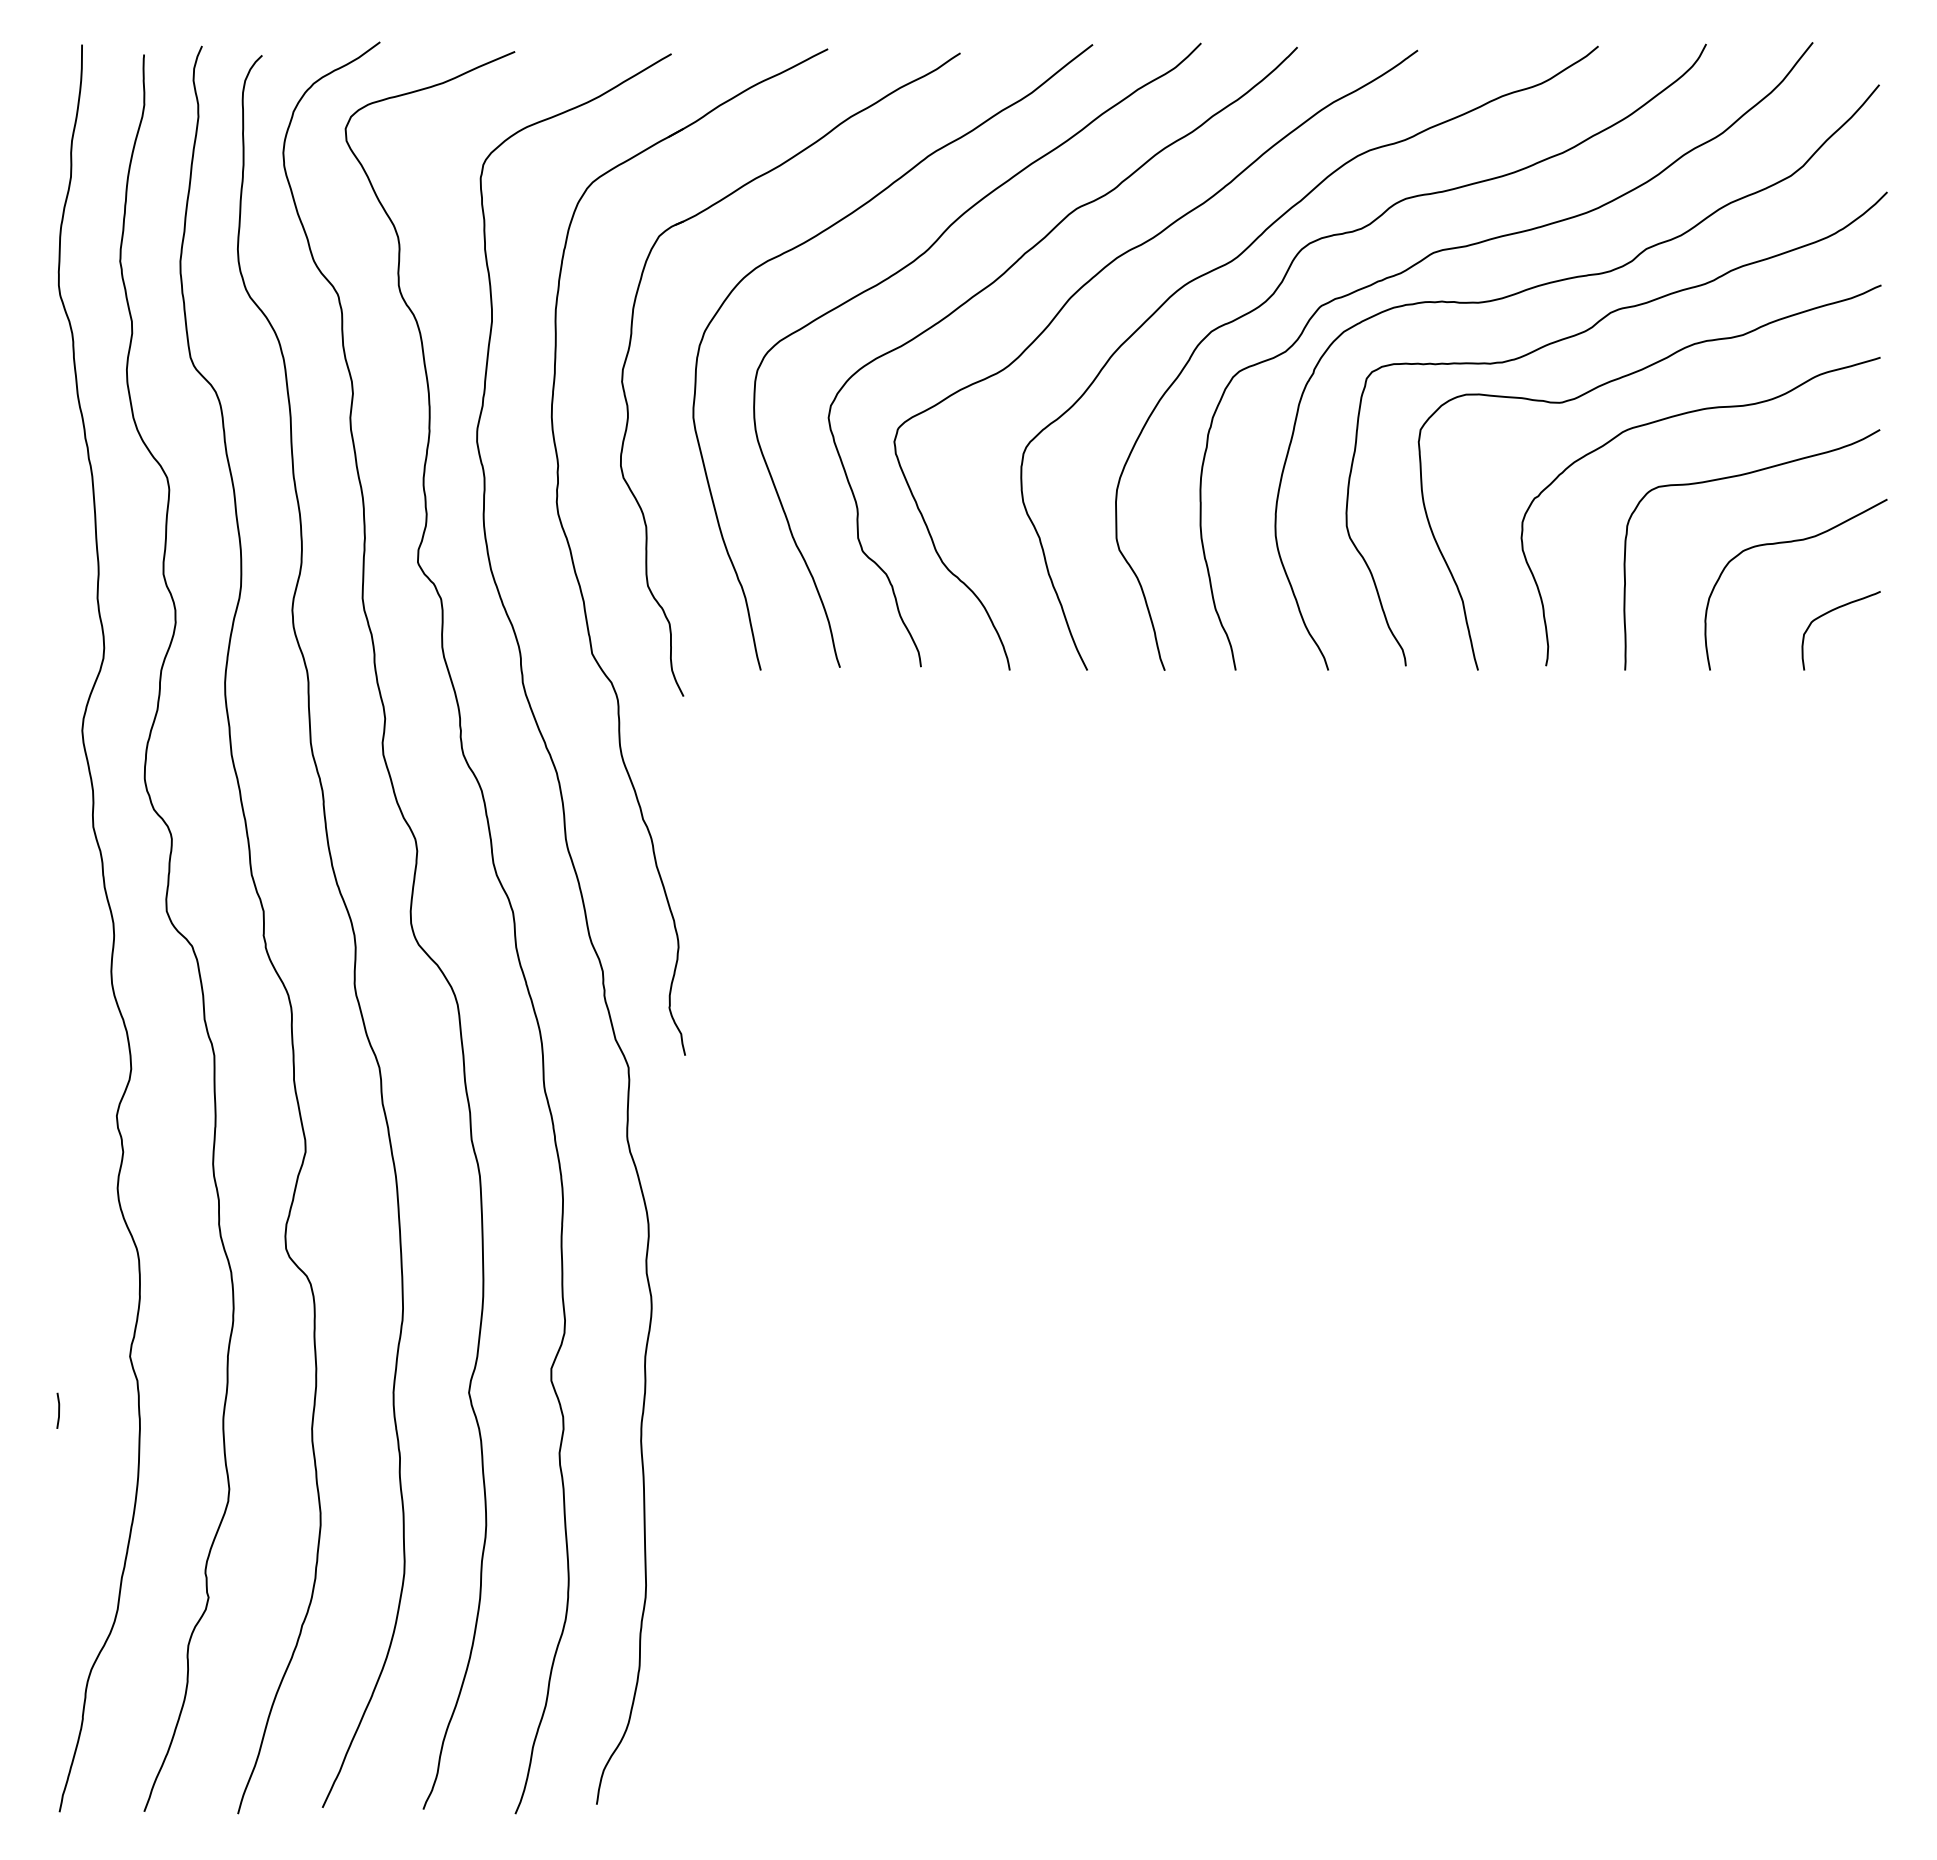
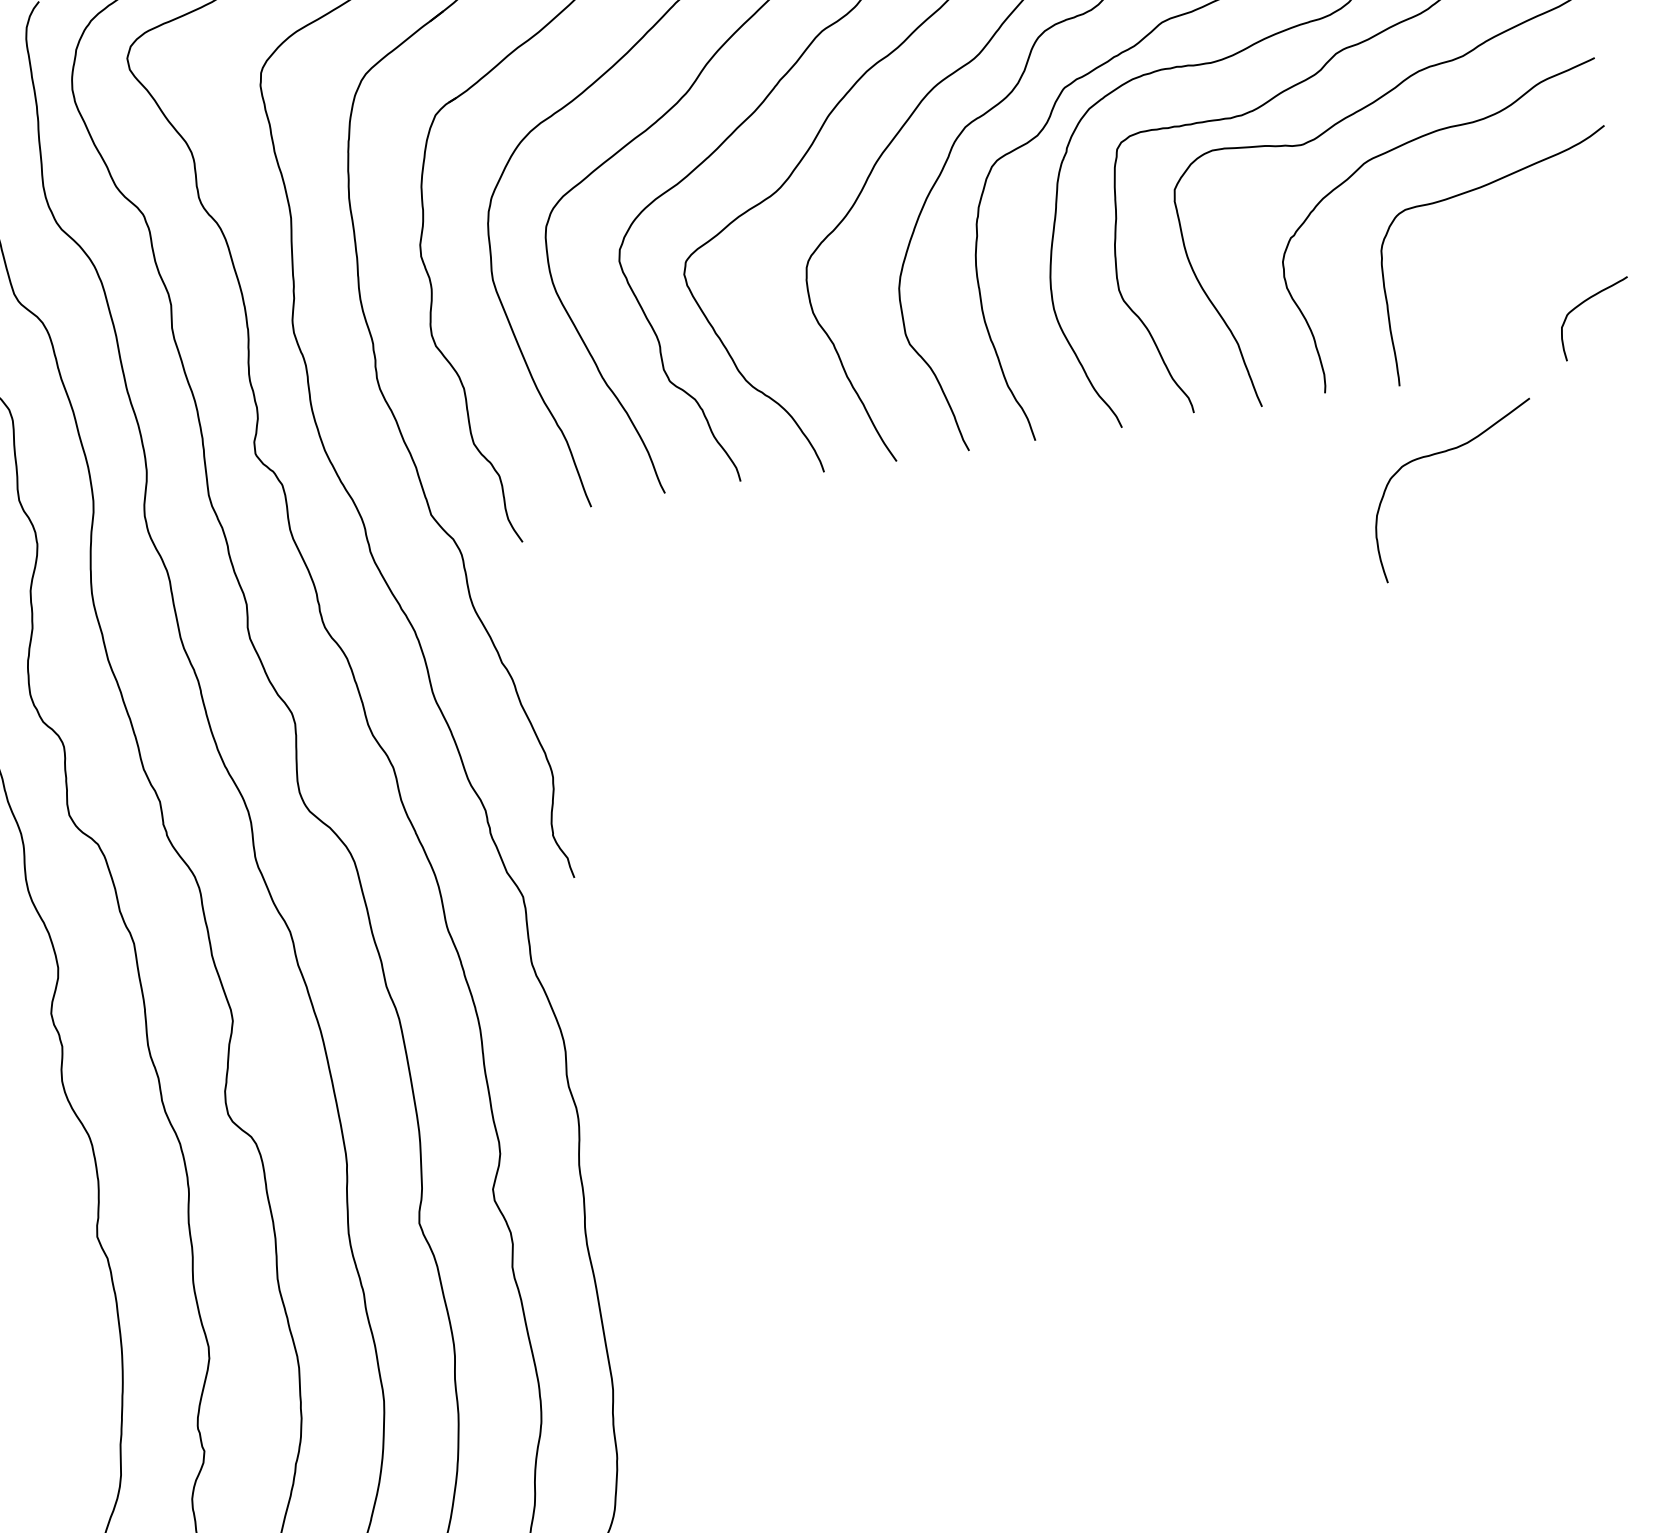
curve: (1792, 542) -> (1447, 451), moved
line: (58, 1410) -> (37, 1297), removed

